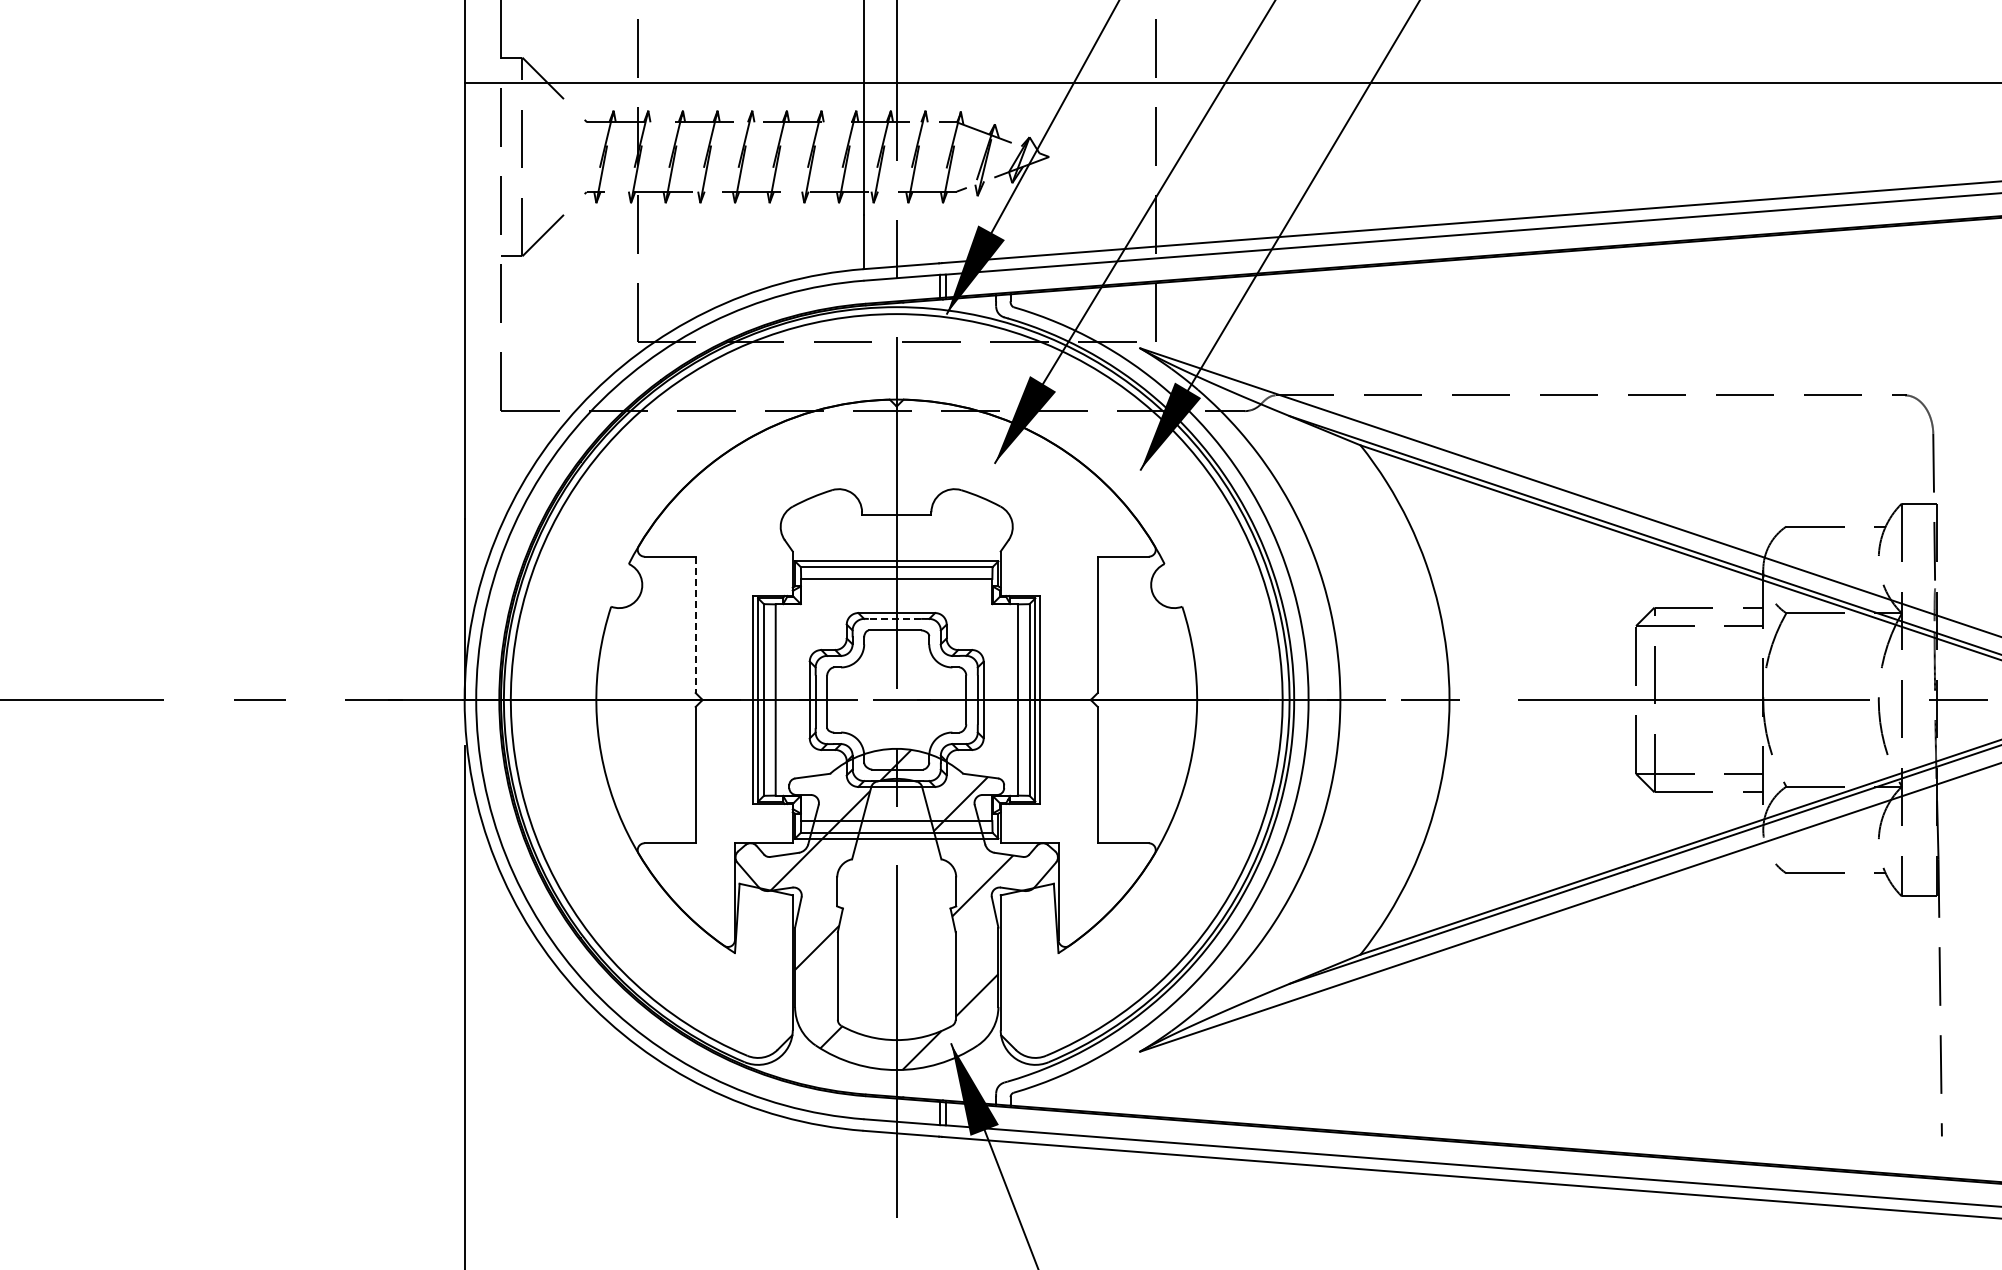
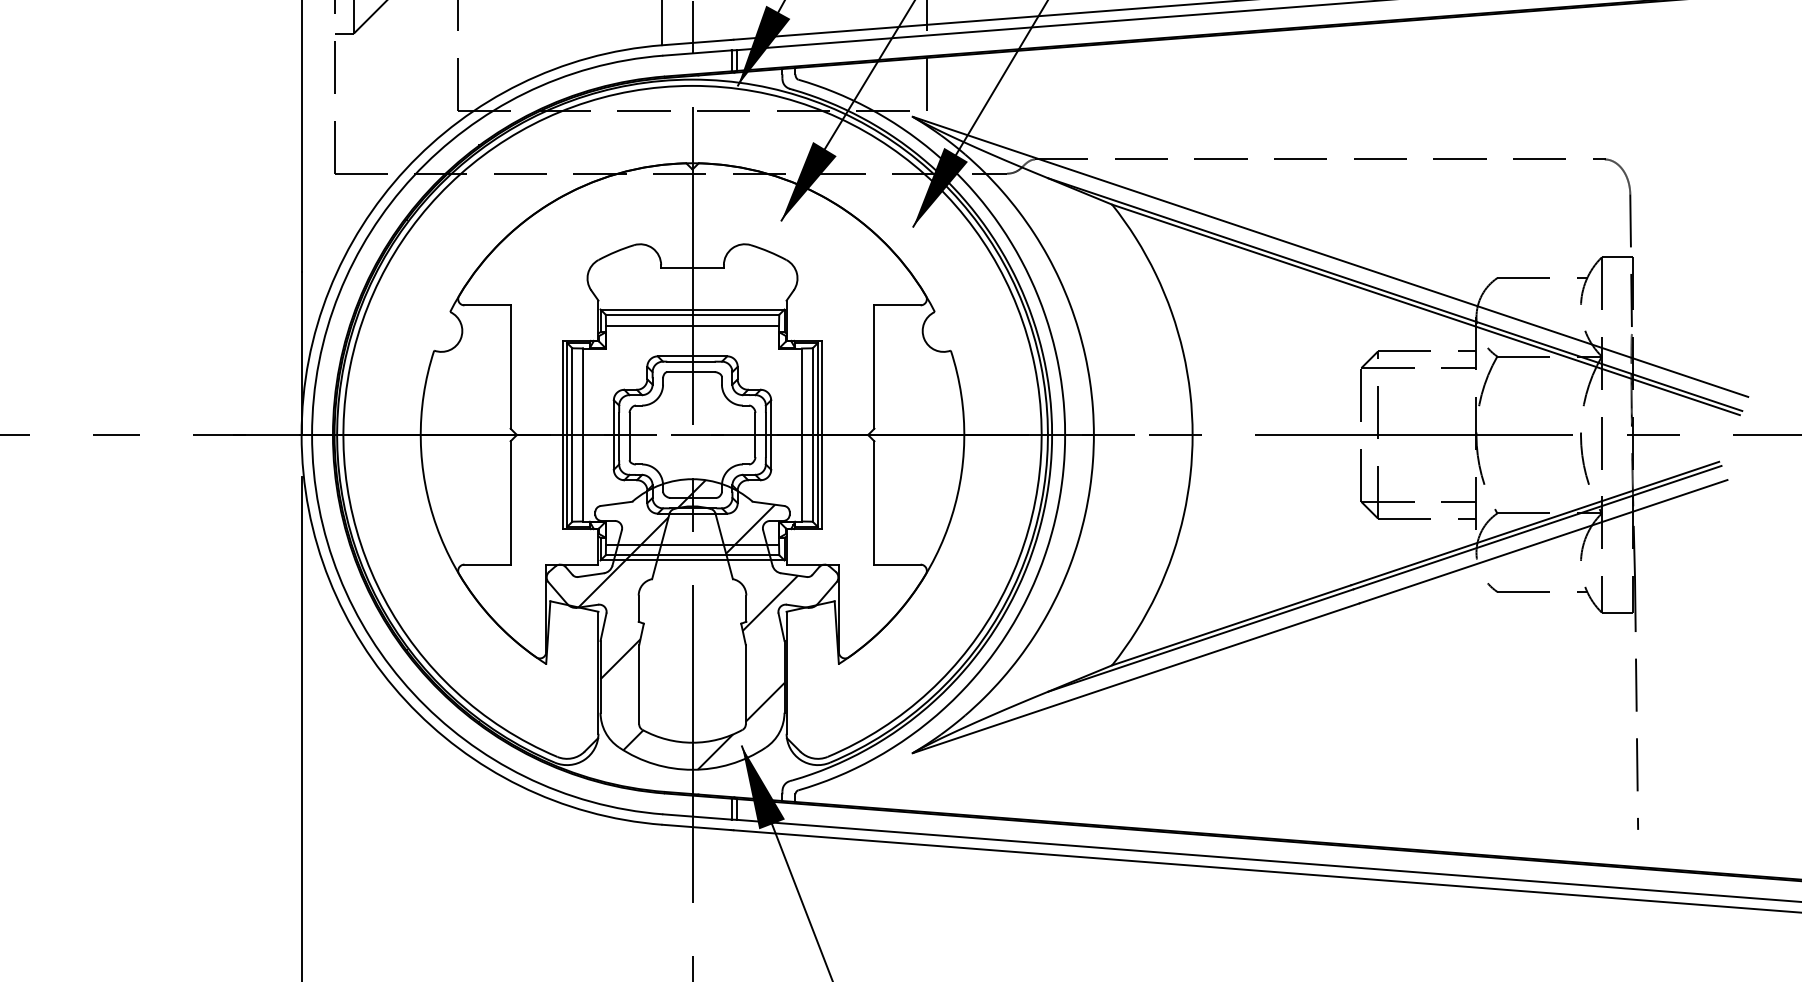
line: (894, 618) -> (690, 361), dashed -> solid
line: (695, 625) -> (510, 367), dashed -> solid

